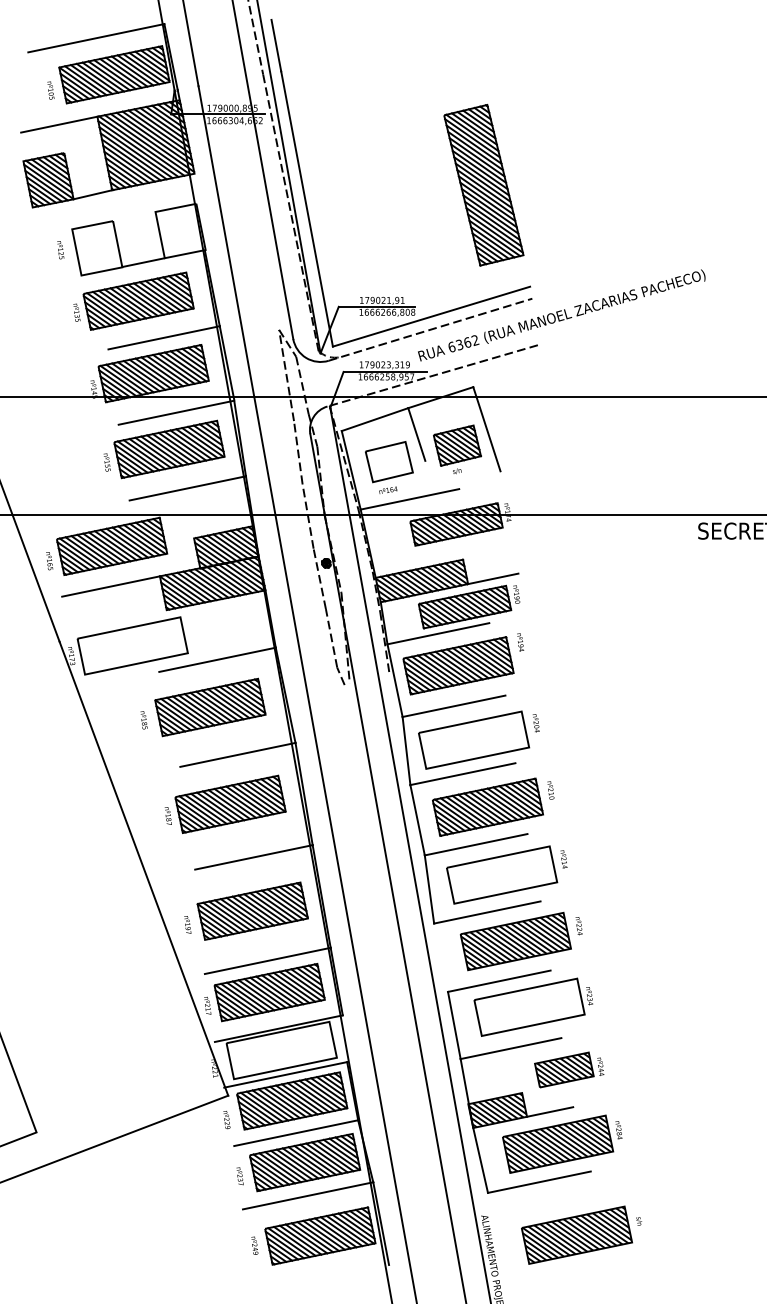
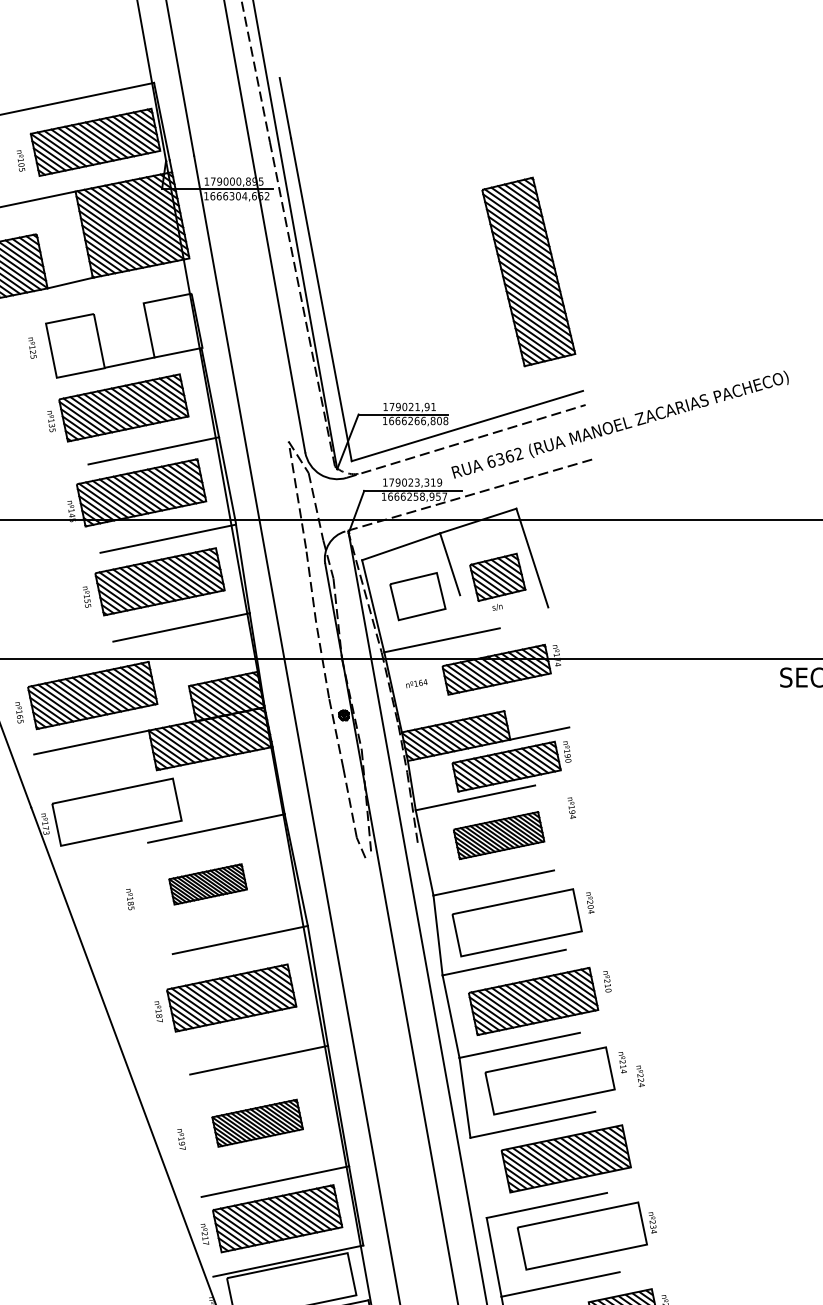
text: (388, 489) -> (416, 682), moved
part: (458, 665) -> (499, 835), size x0.7
part: (210, 707) -> (208, 884), size x0.6
part: (252, 910) -> (257, 1122), size x0.7
text: (578, 926) -> (639, 1076), moved

